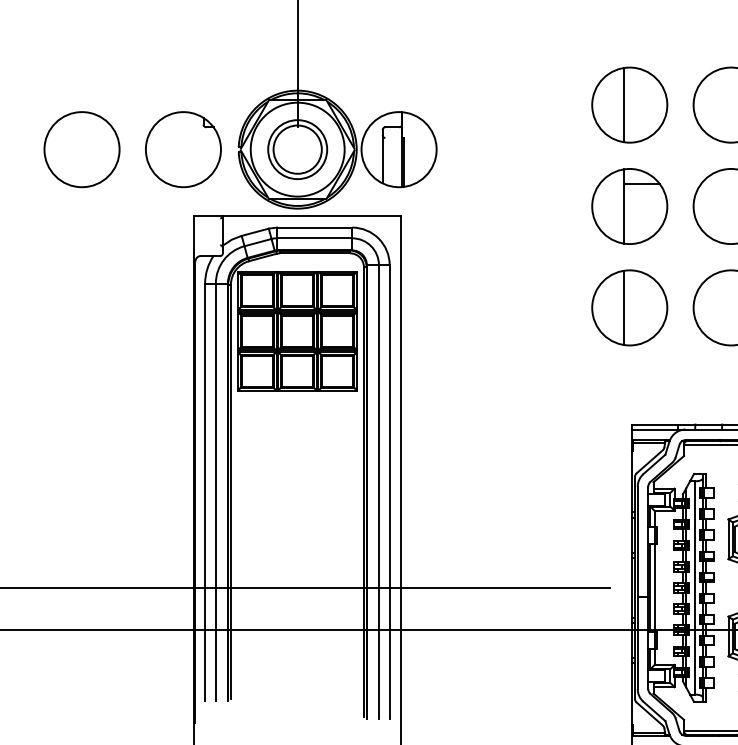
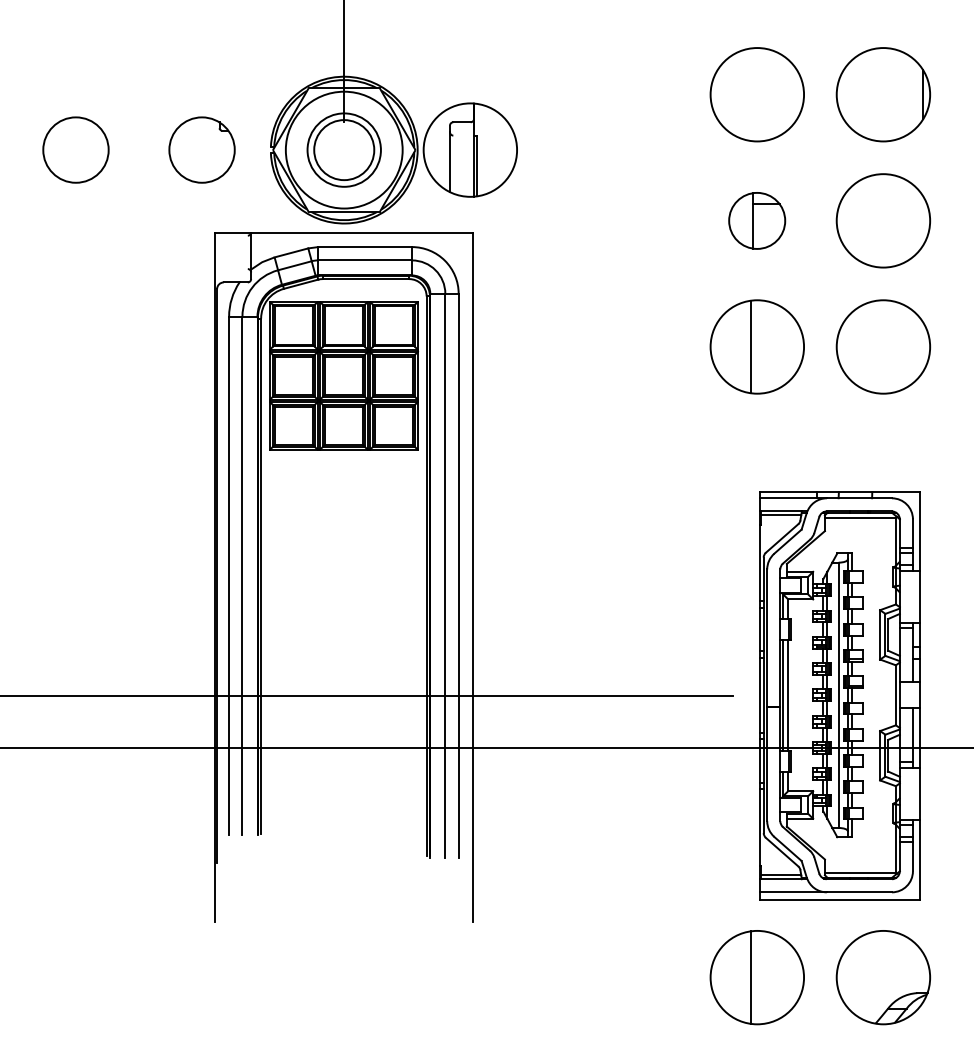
line: (624, 104) -> (750, 94), removed
circle: (81, 149) -> (75, 149), size x0.7
part: (182, 149) -> (201, 149), size x0.7
part: (629, 206) -> (756, 220), size x0.6

